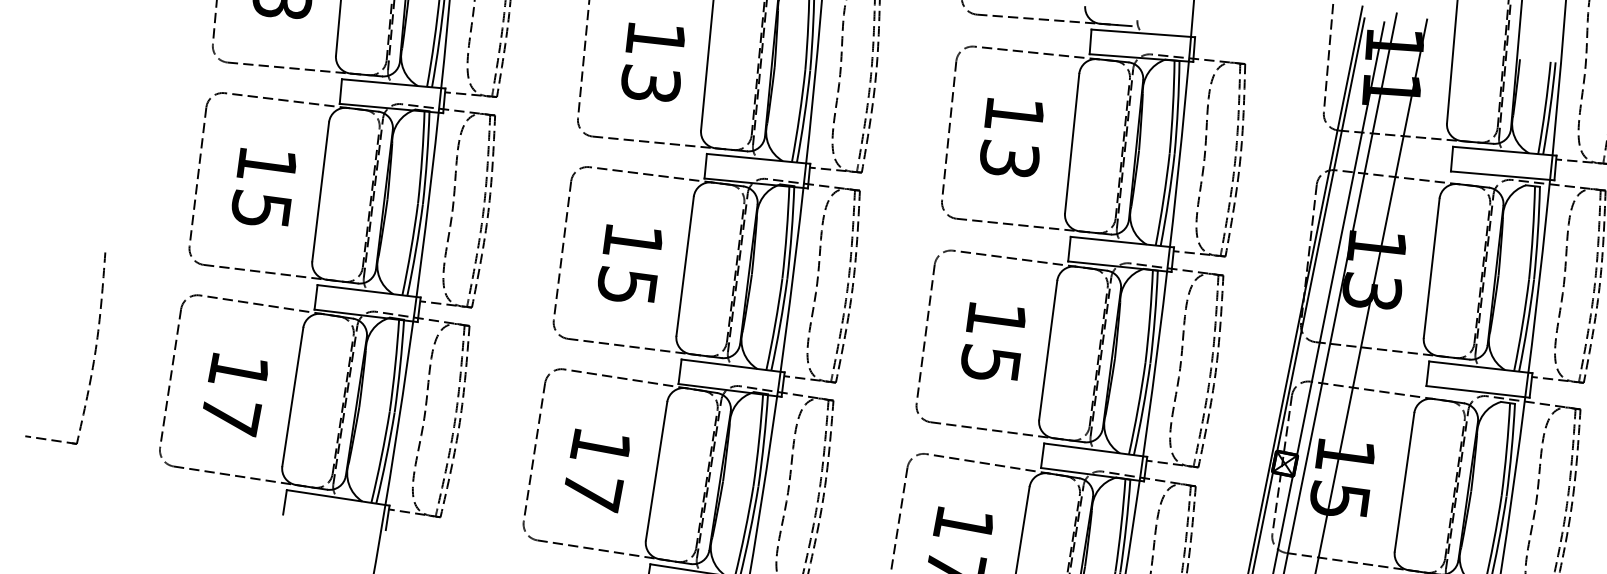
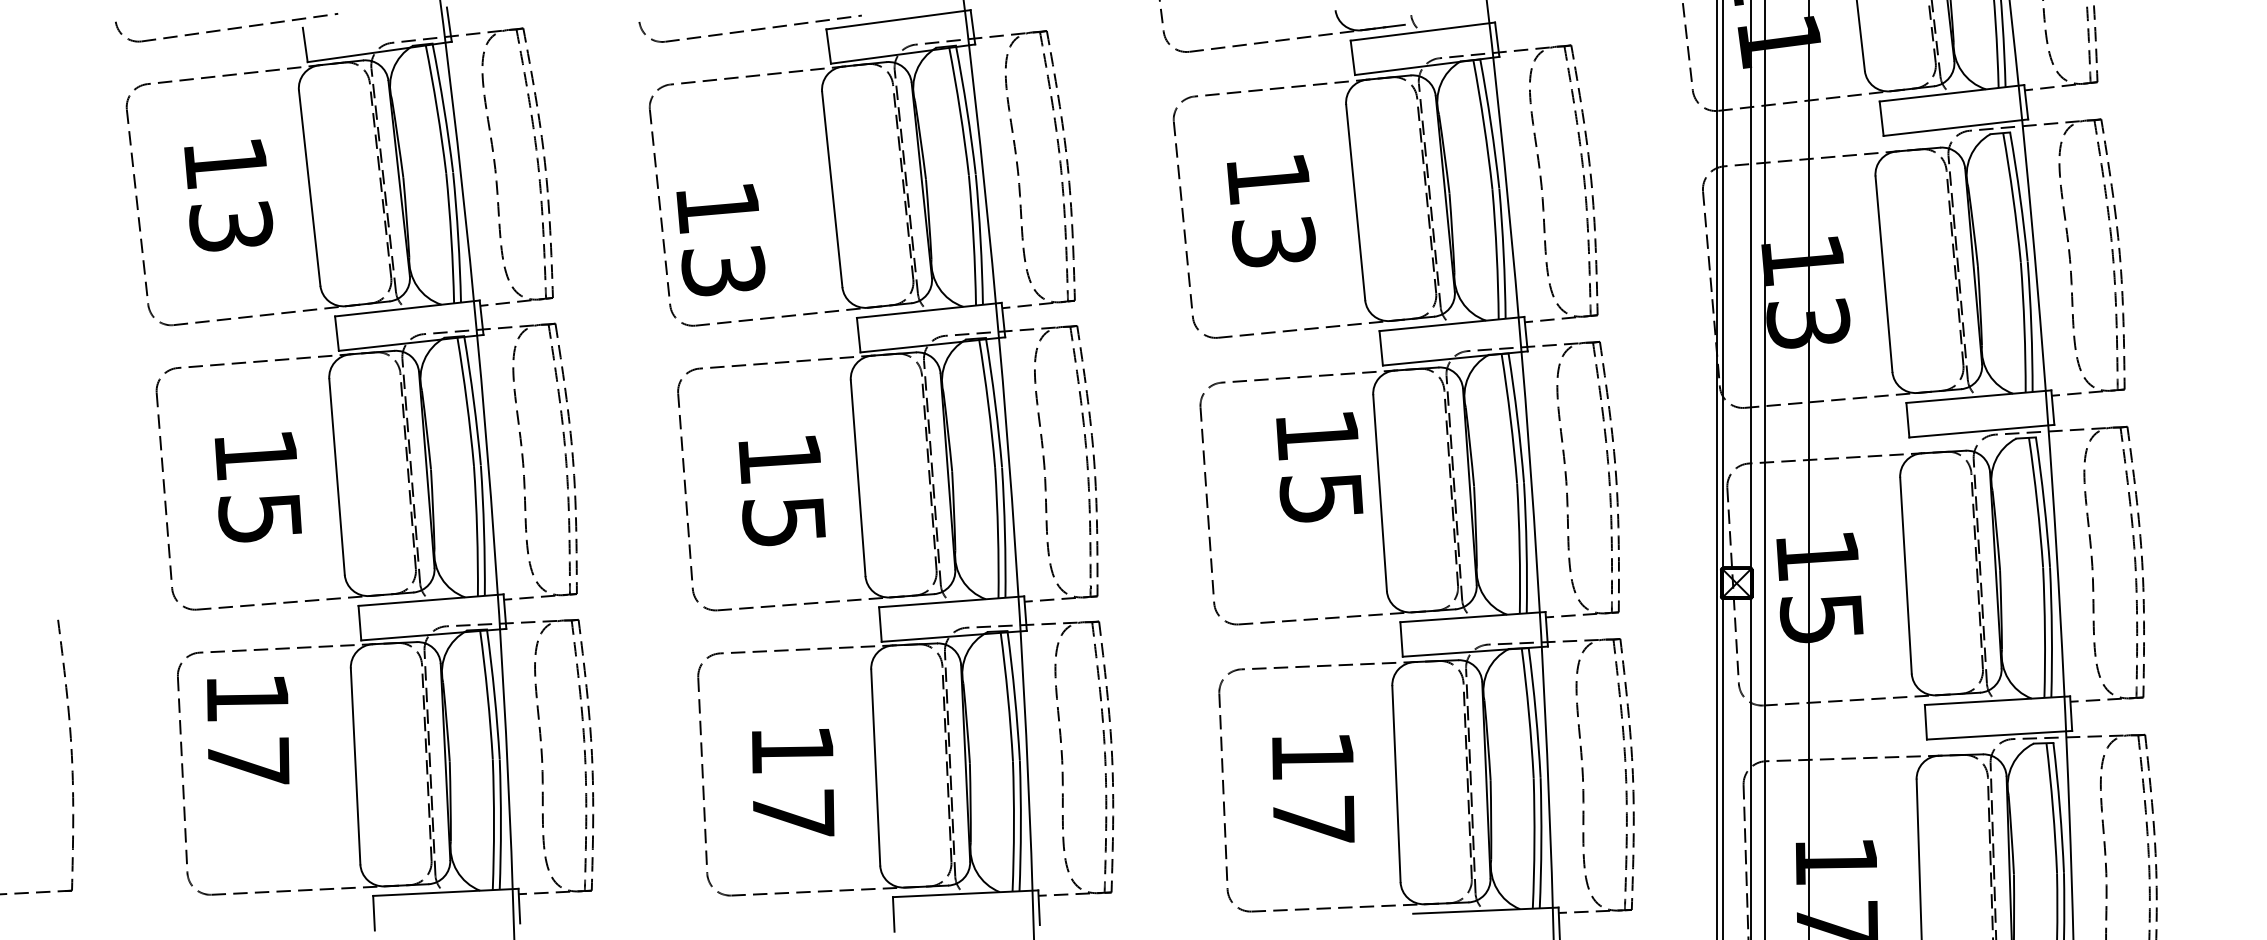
text: (652, 62) -> (720, 240), moved
text: (993, 342) -> (1319, 467), moved
text: (235, 394) -> (248, 730), moved

